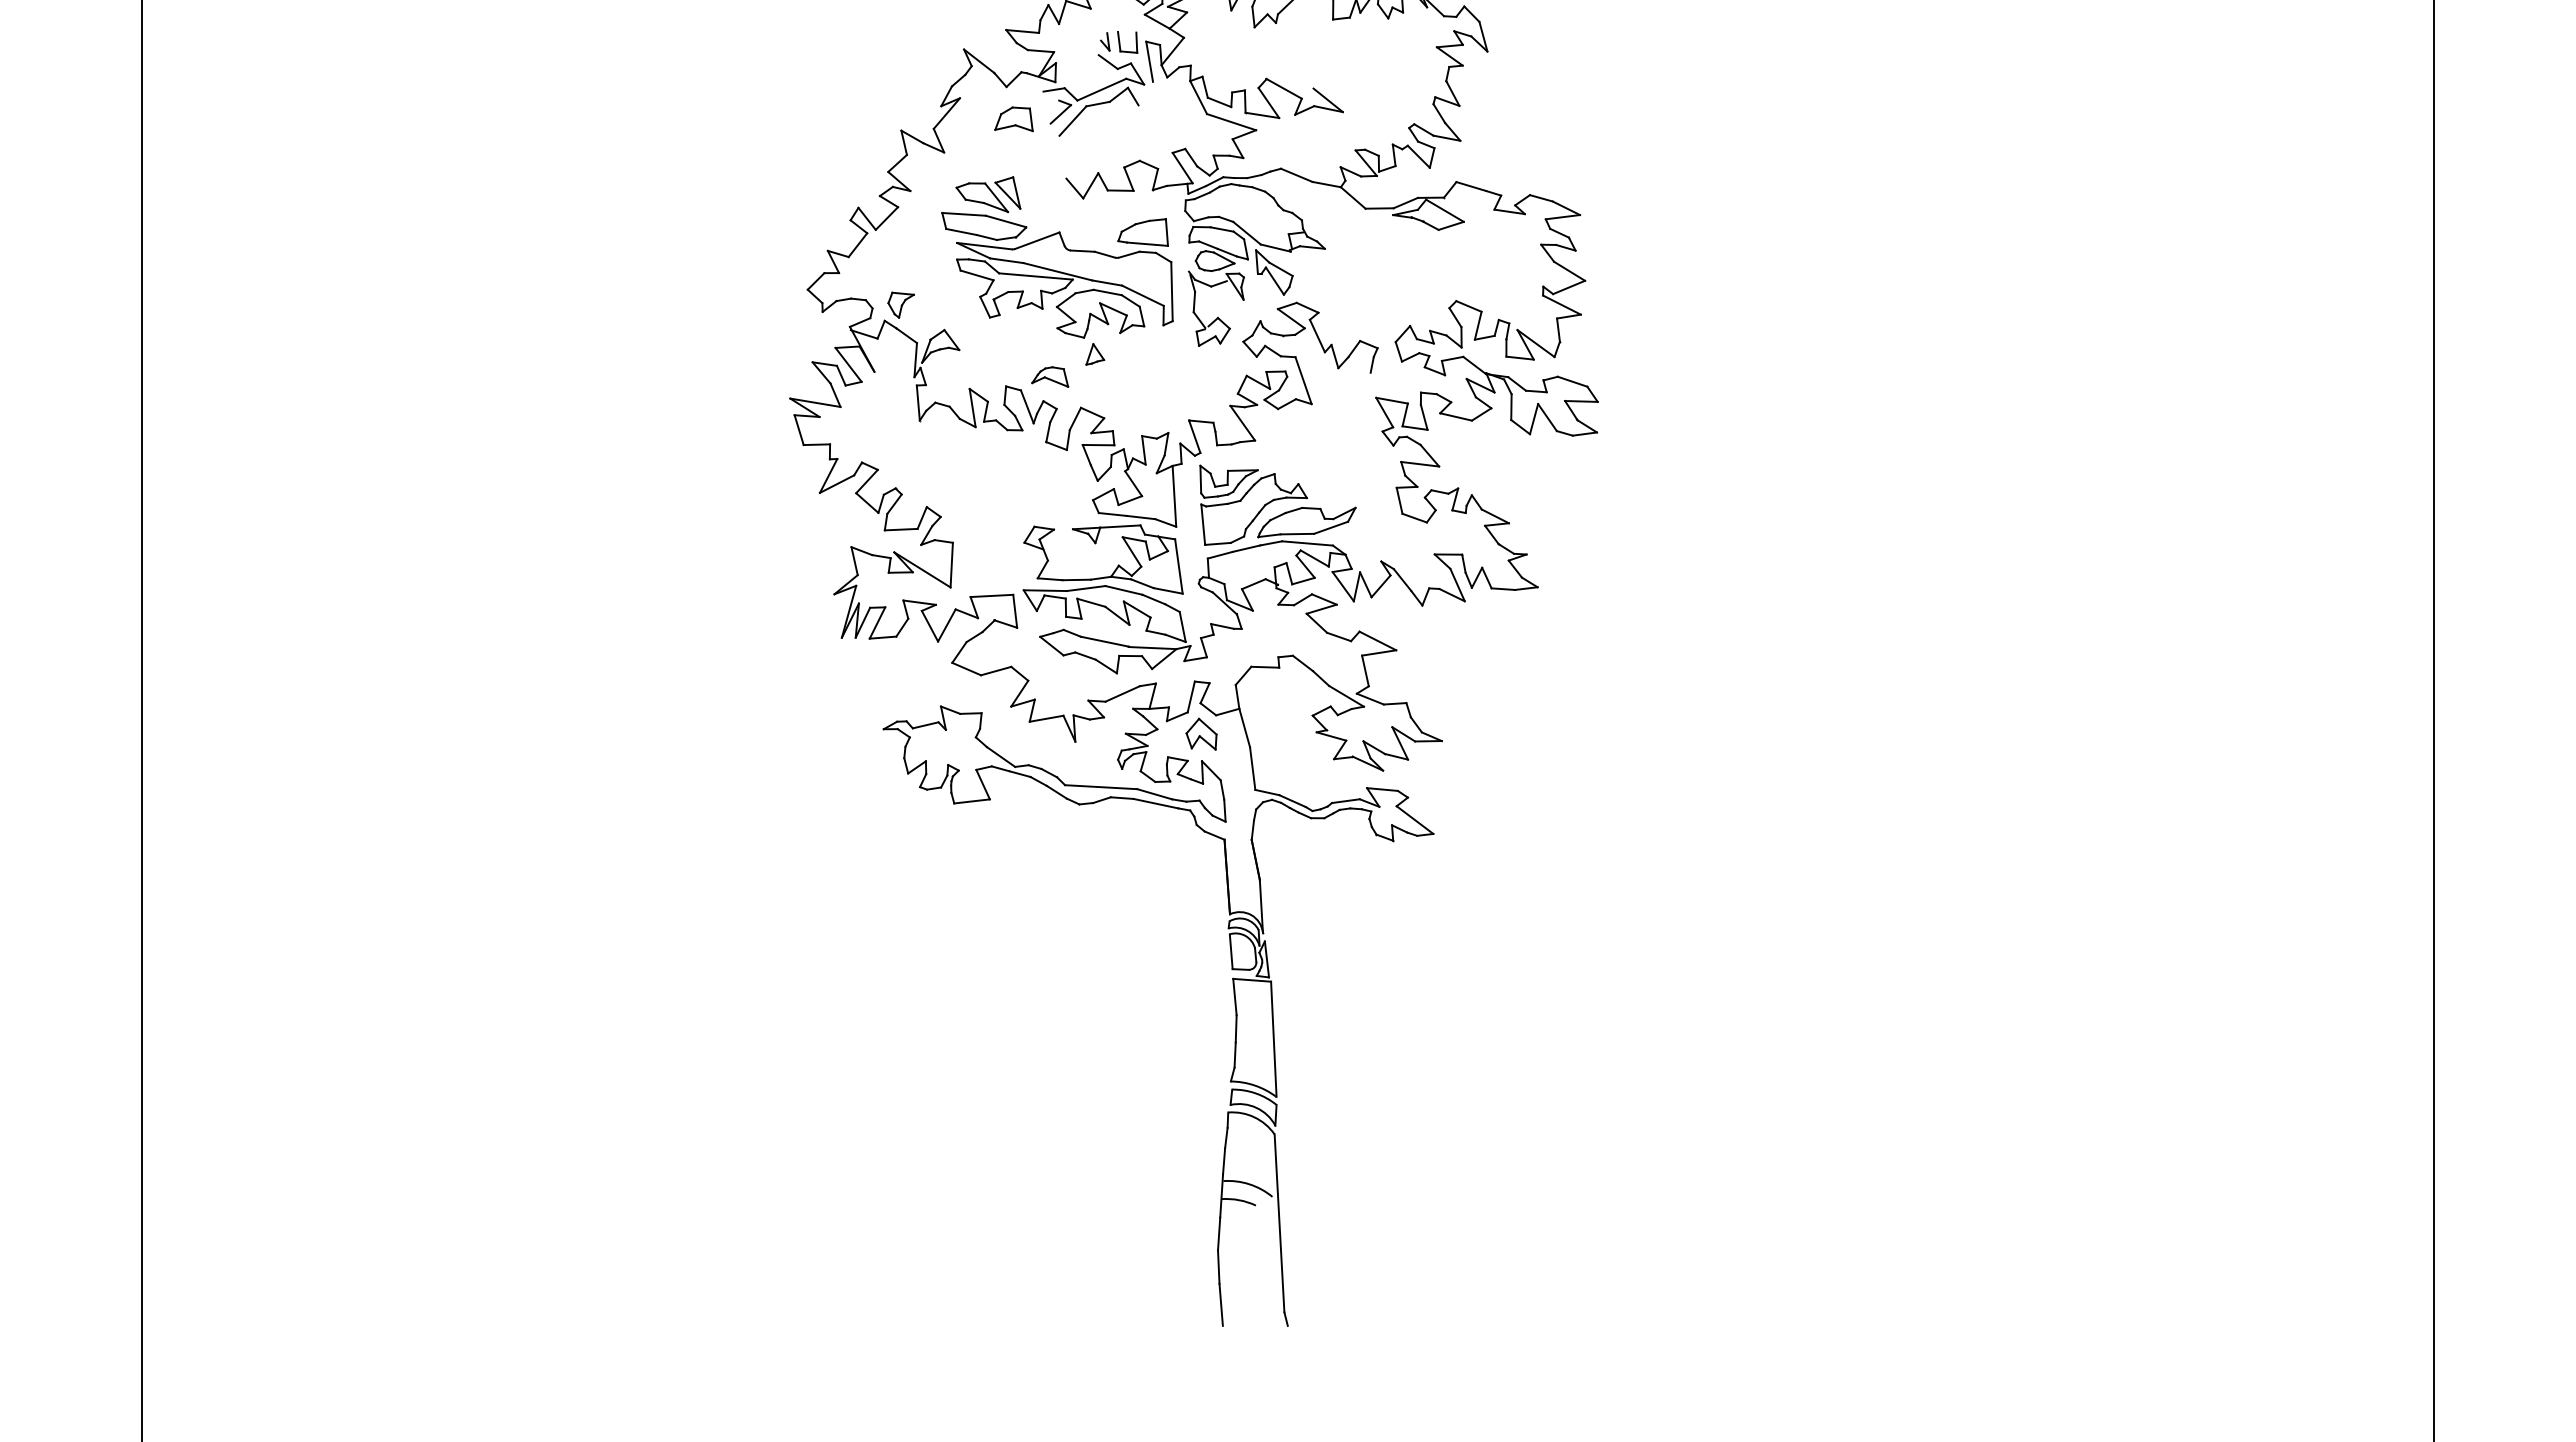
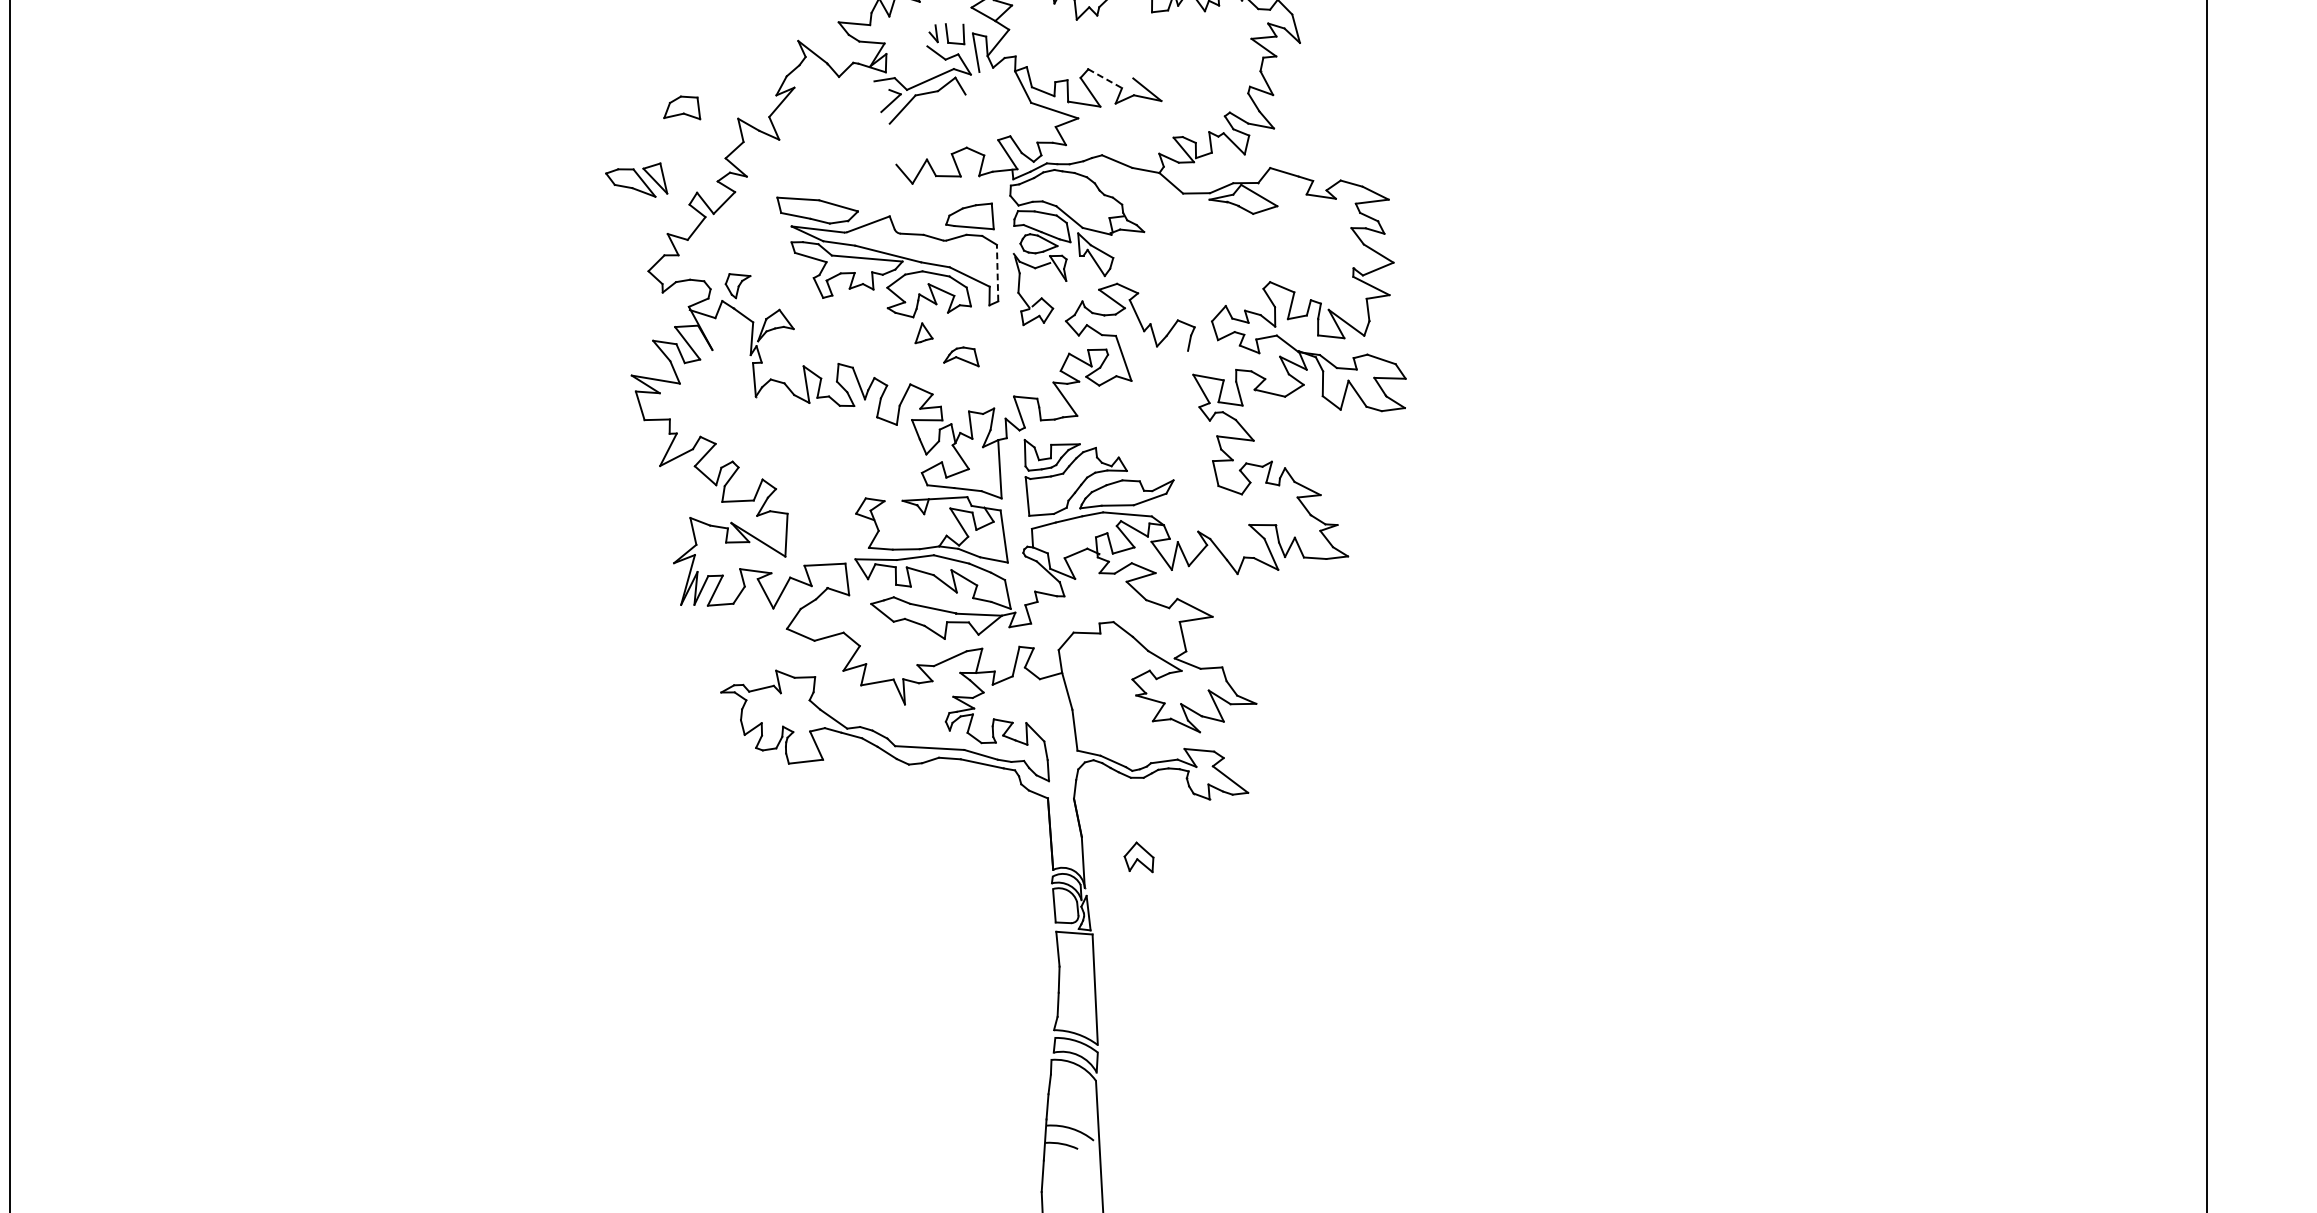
line: (1284, 89) -> (1105, 79), solid -> dashed
part: (1013, 119) -> (681, 108), moved
part: (988, 194) -> (636, 179), moved
line: (1171, 291) -> (997, 272), solid -> dashed
part: (1050, 376) -> (961, 356), moved
part: (1201, 733) -> (1138, 856), moved

